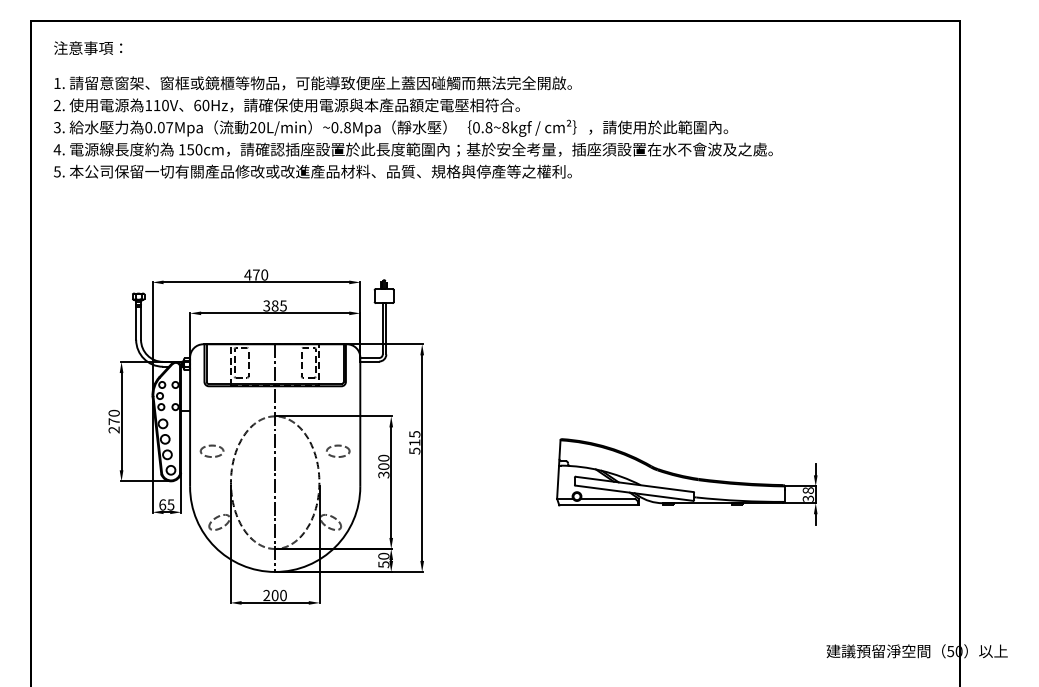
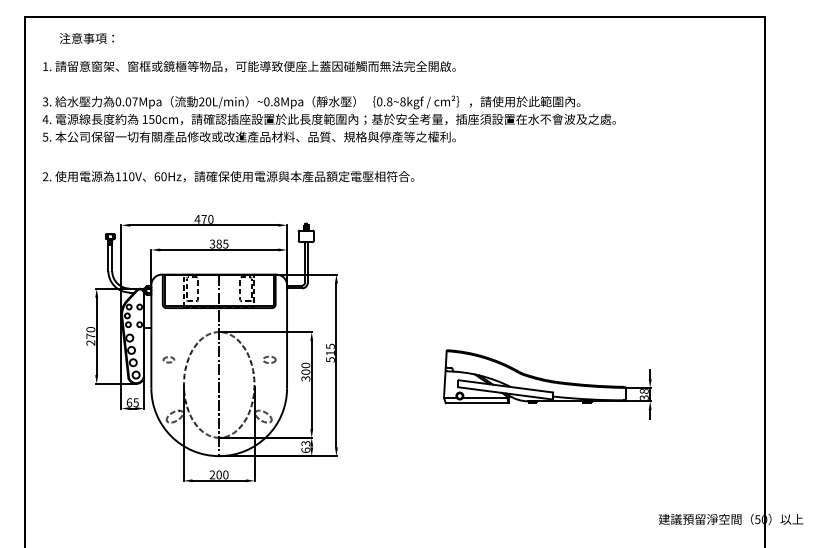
text: (88, 48) -> (87, 38), moved
text: (286, 105) -> (228, 176), moved
part: (211, 450) -> (168, 359), size x0.6
part: (338, 450) -> (269, 359), size x0.7
text: (383, 560) -> (305, 447), 50 -> 63

